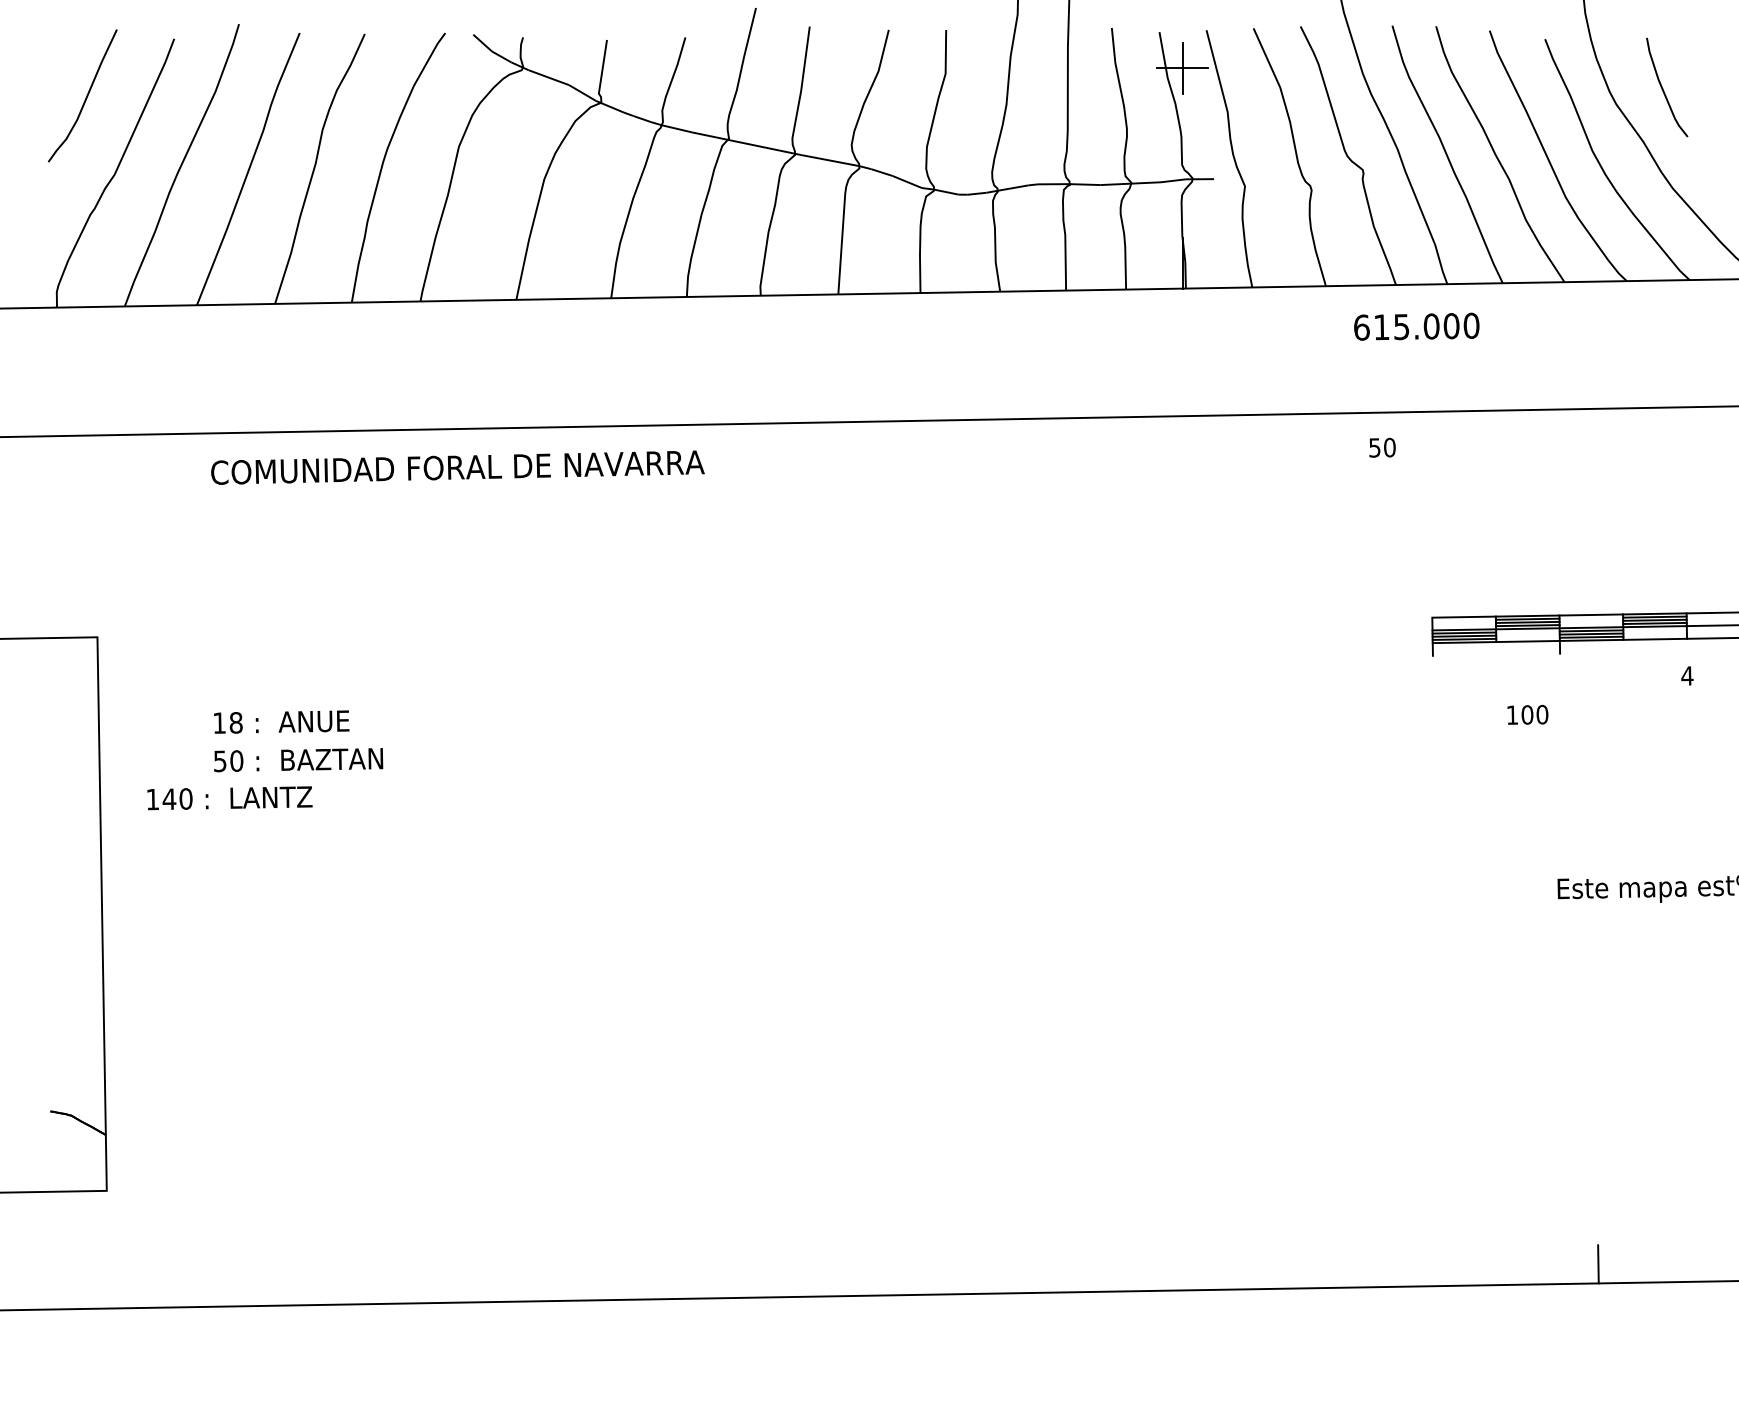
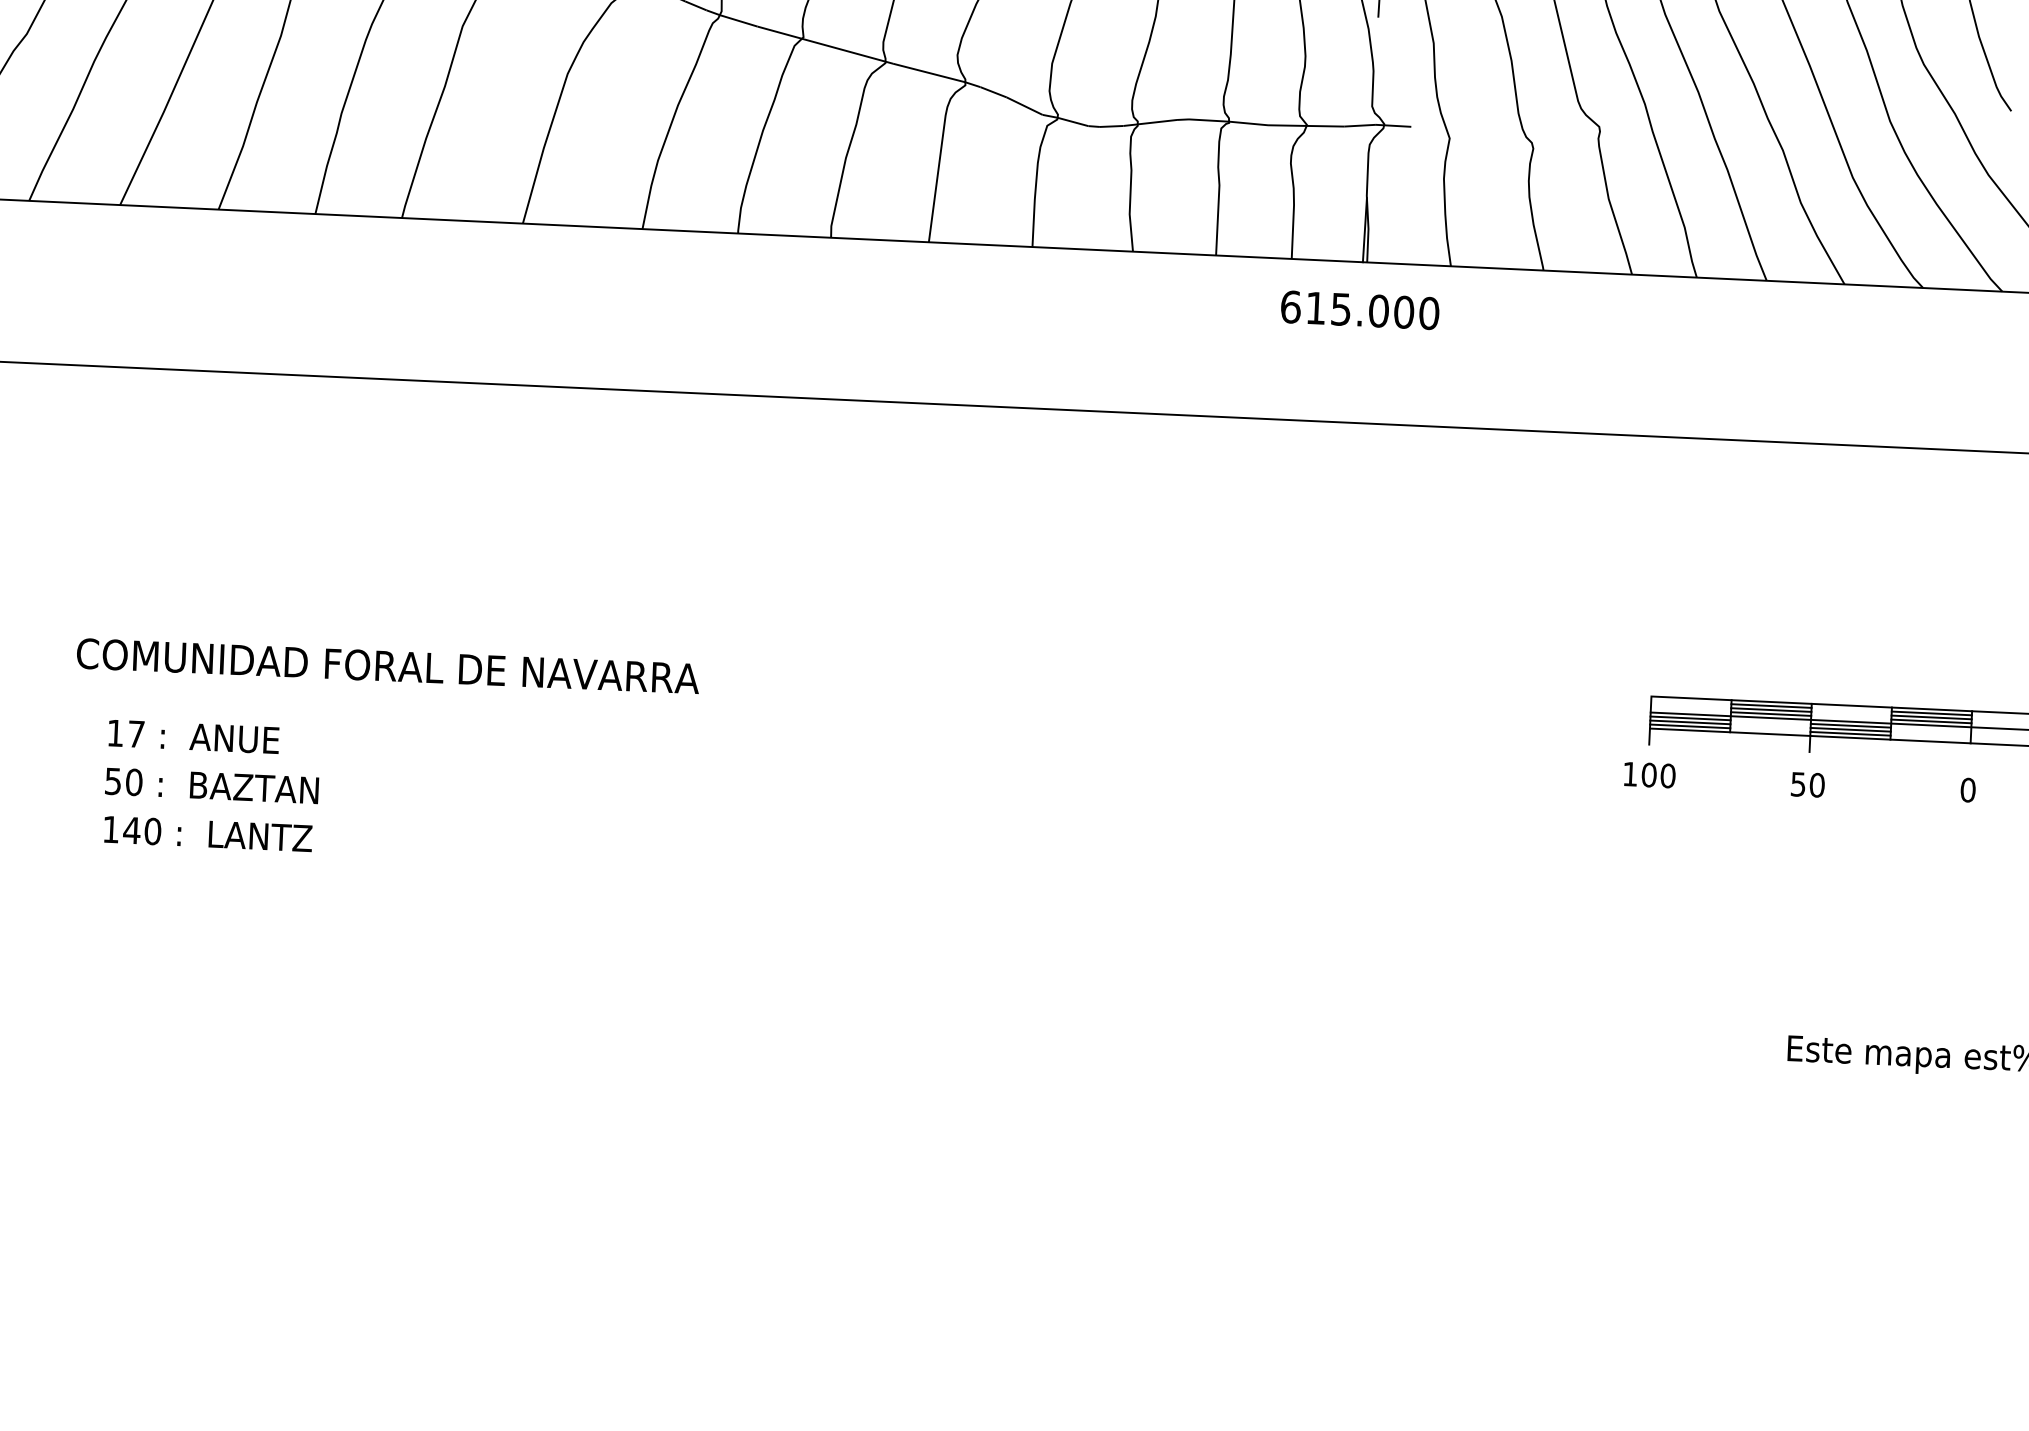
text: (1416, 326) -> (1359, 309), moved
text: (1382, 447) -> (1808, 784), moved
text: (457, 467) -> (387, 666), moved
text: (1687, 675) -> (1968, 789), 4 -> 0
text: (1527, 714) -> (1649, 774), moved
text: (235, 722) -> (135, 733), 18 -> 17
text: (229, 798) -> (207, 834), moved

